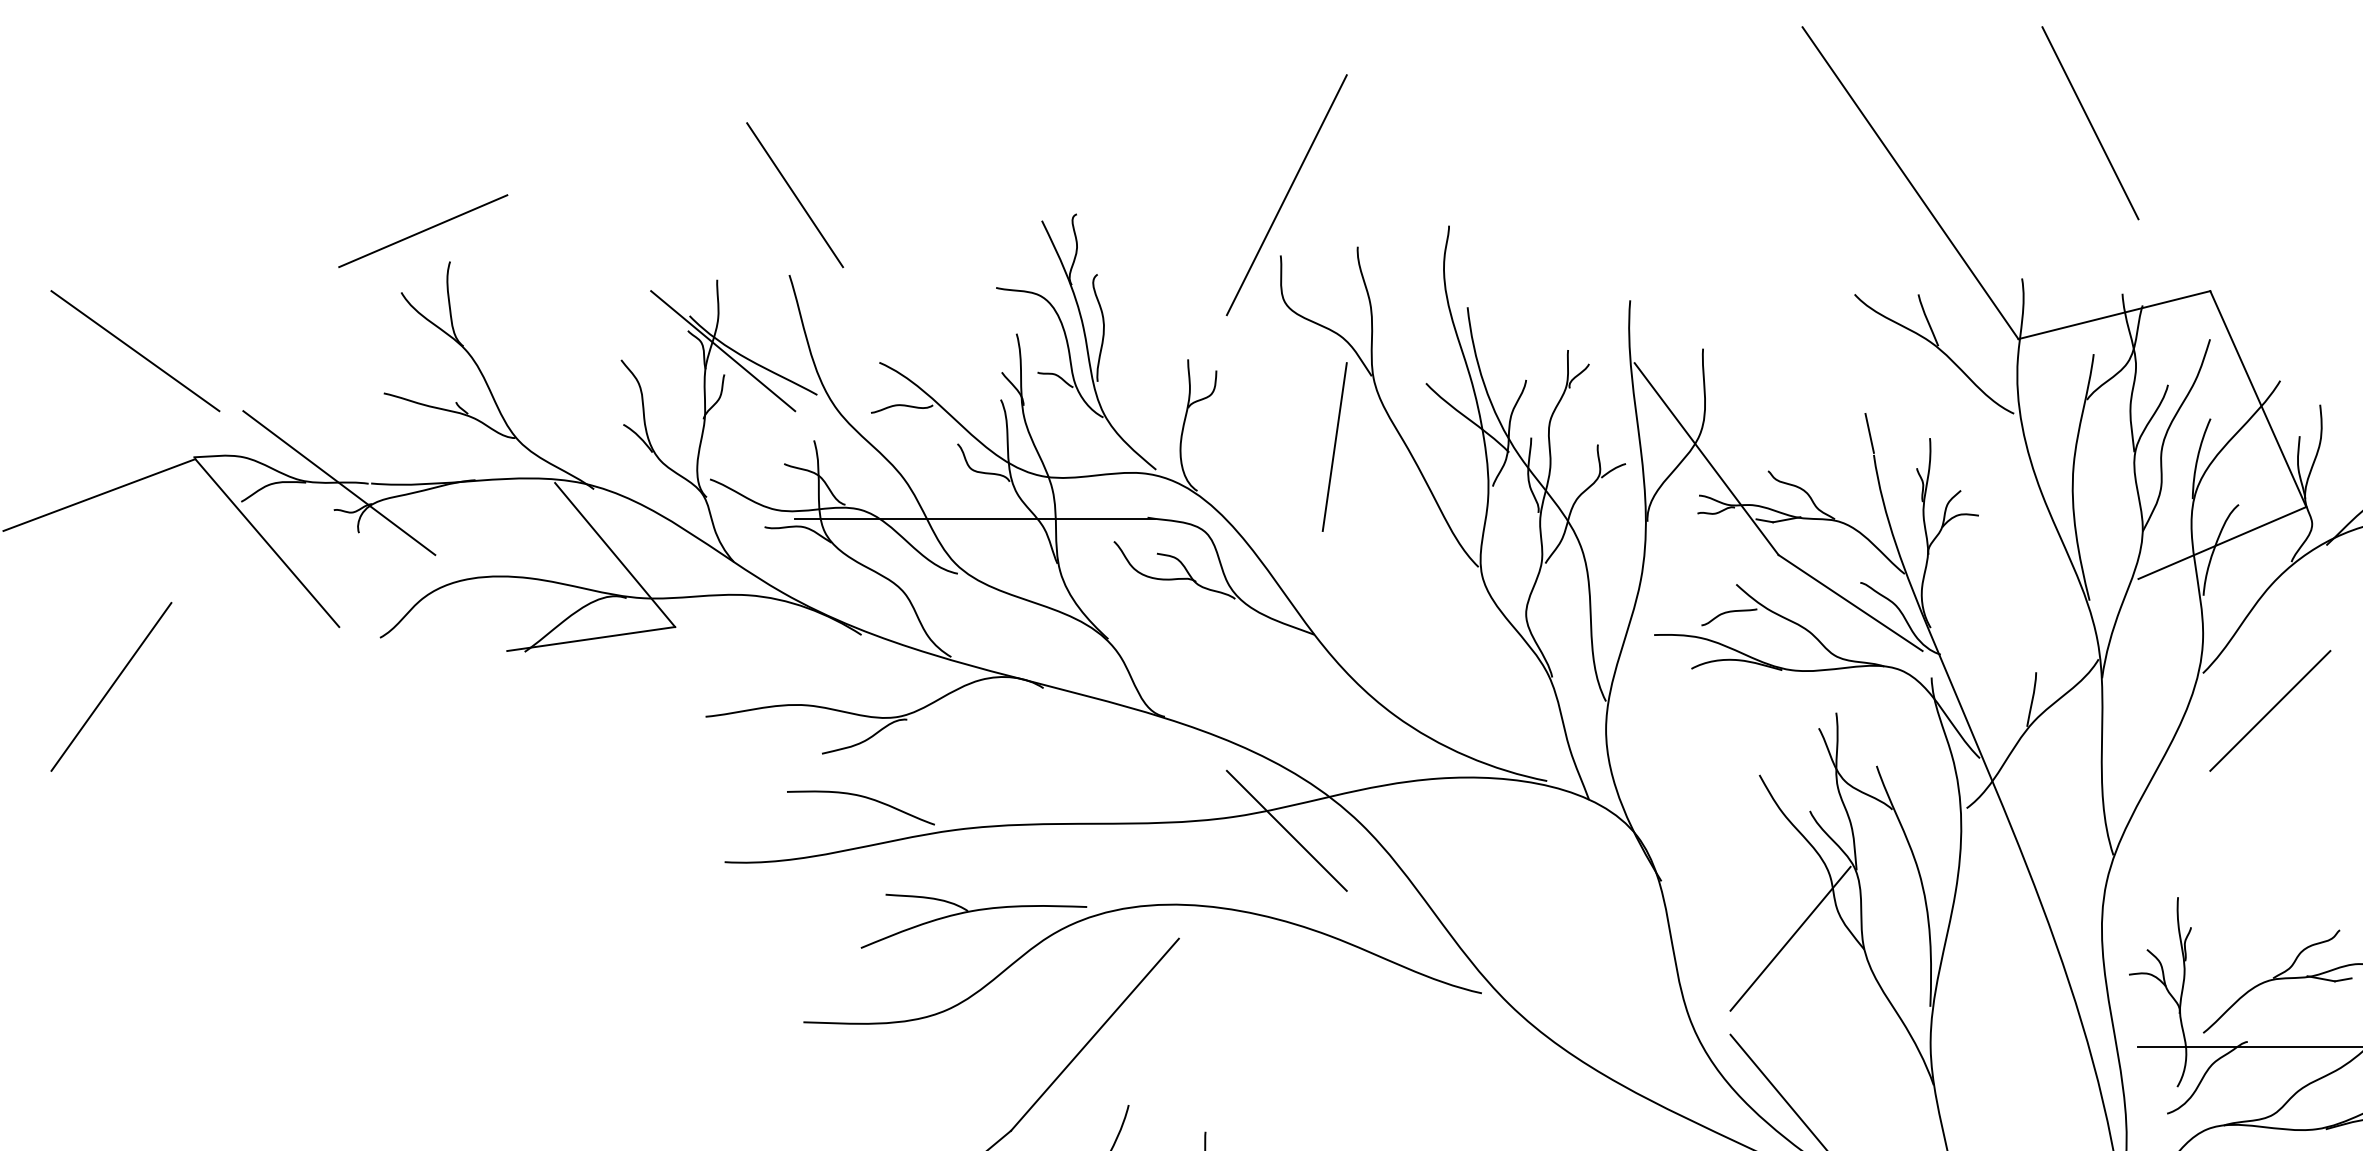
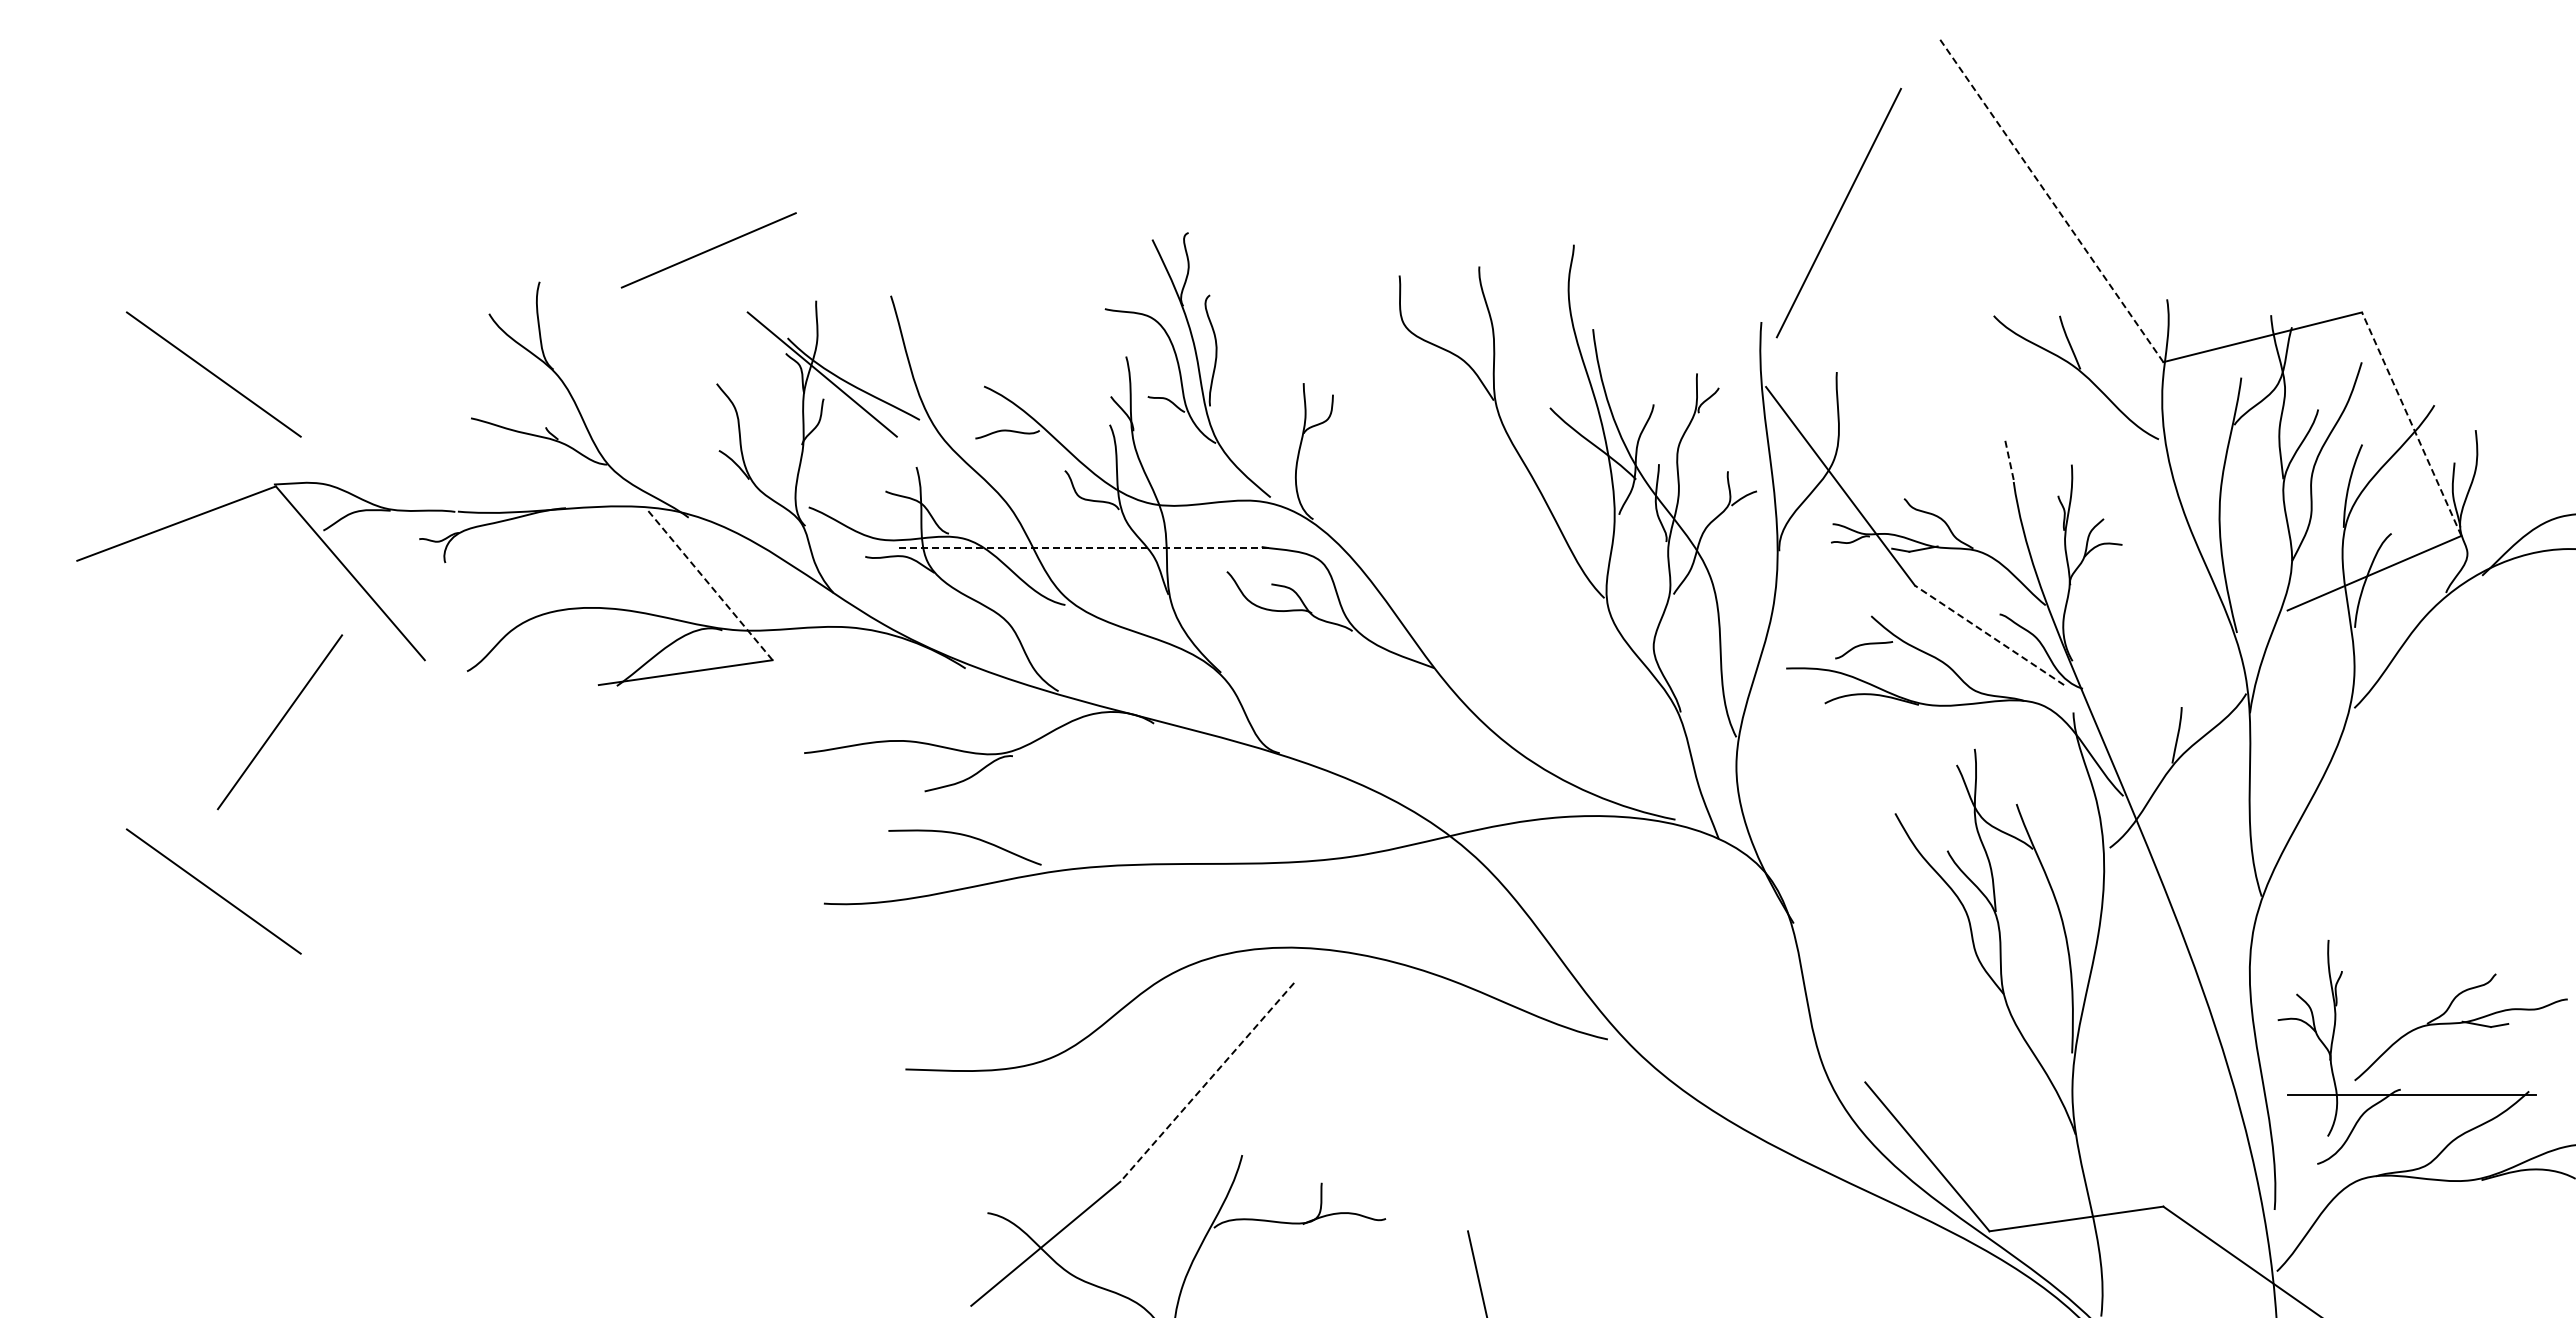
line: (2090, 123) -> (2237, 138), removed
line: (1910, 182) -> (2051, 200), solid -> dashed
line: (794, 194) -> (896, 212), removed
line: (1286, 194) -> (1838, 212), moved
line: (422, 231) -> (708, 250), moved
line: (2258, 398) -> (2411, 423), solid -> dashed
line: (1869, 433) -> (2009, 459), solid -> dashed
line: (1334, 446) -> (1455, 473), removed
line: (338, 482) -> (424, 510), removed
line: (974, 519) -> (1082, 548), solid -> dashed
line: (615, 555) -> (710, 586), solid -> dashed
line: (1850, 603) -> (1989, 635), solid -> dashed
line: (110, 687) -> (279, 722), moved
line: (2270, 711) -> (2424, 747), removed
line: (1286, 831) -> (1405, 871), removed
line: (135, 850) -> (213, 891), added
part: (972, 912) -> (1080, 955), removed
line: (1790, 938) -> (1927, 982), removed
line: (1094, 1034) -> (1206, 1082), solid -> dashed

